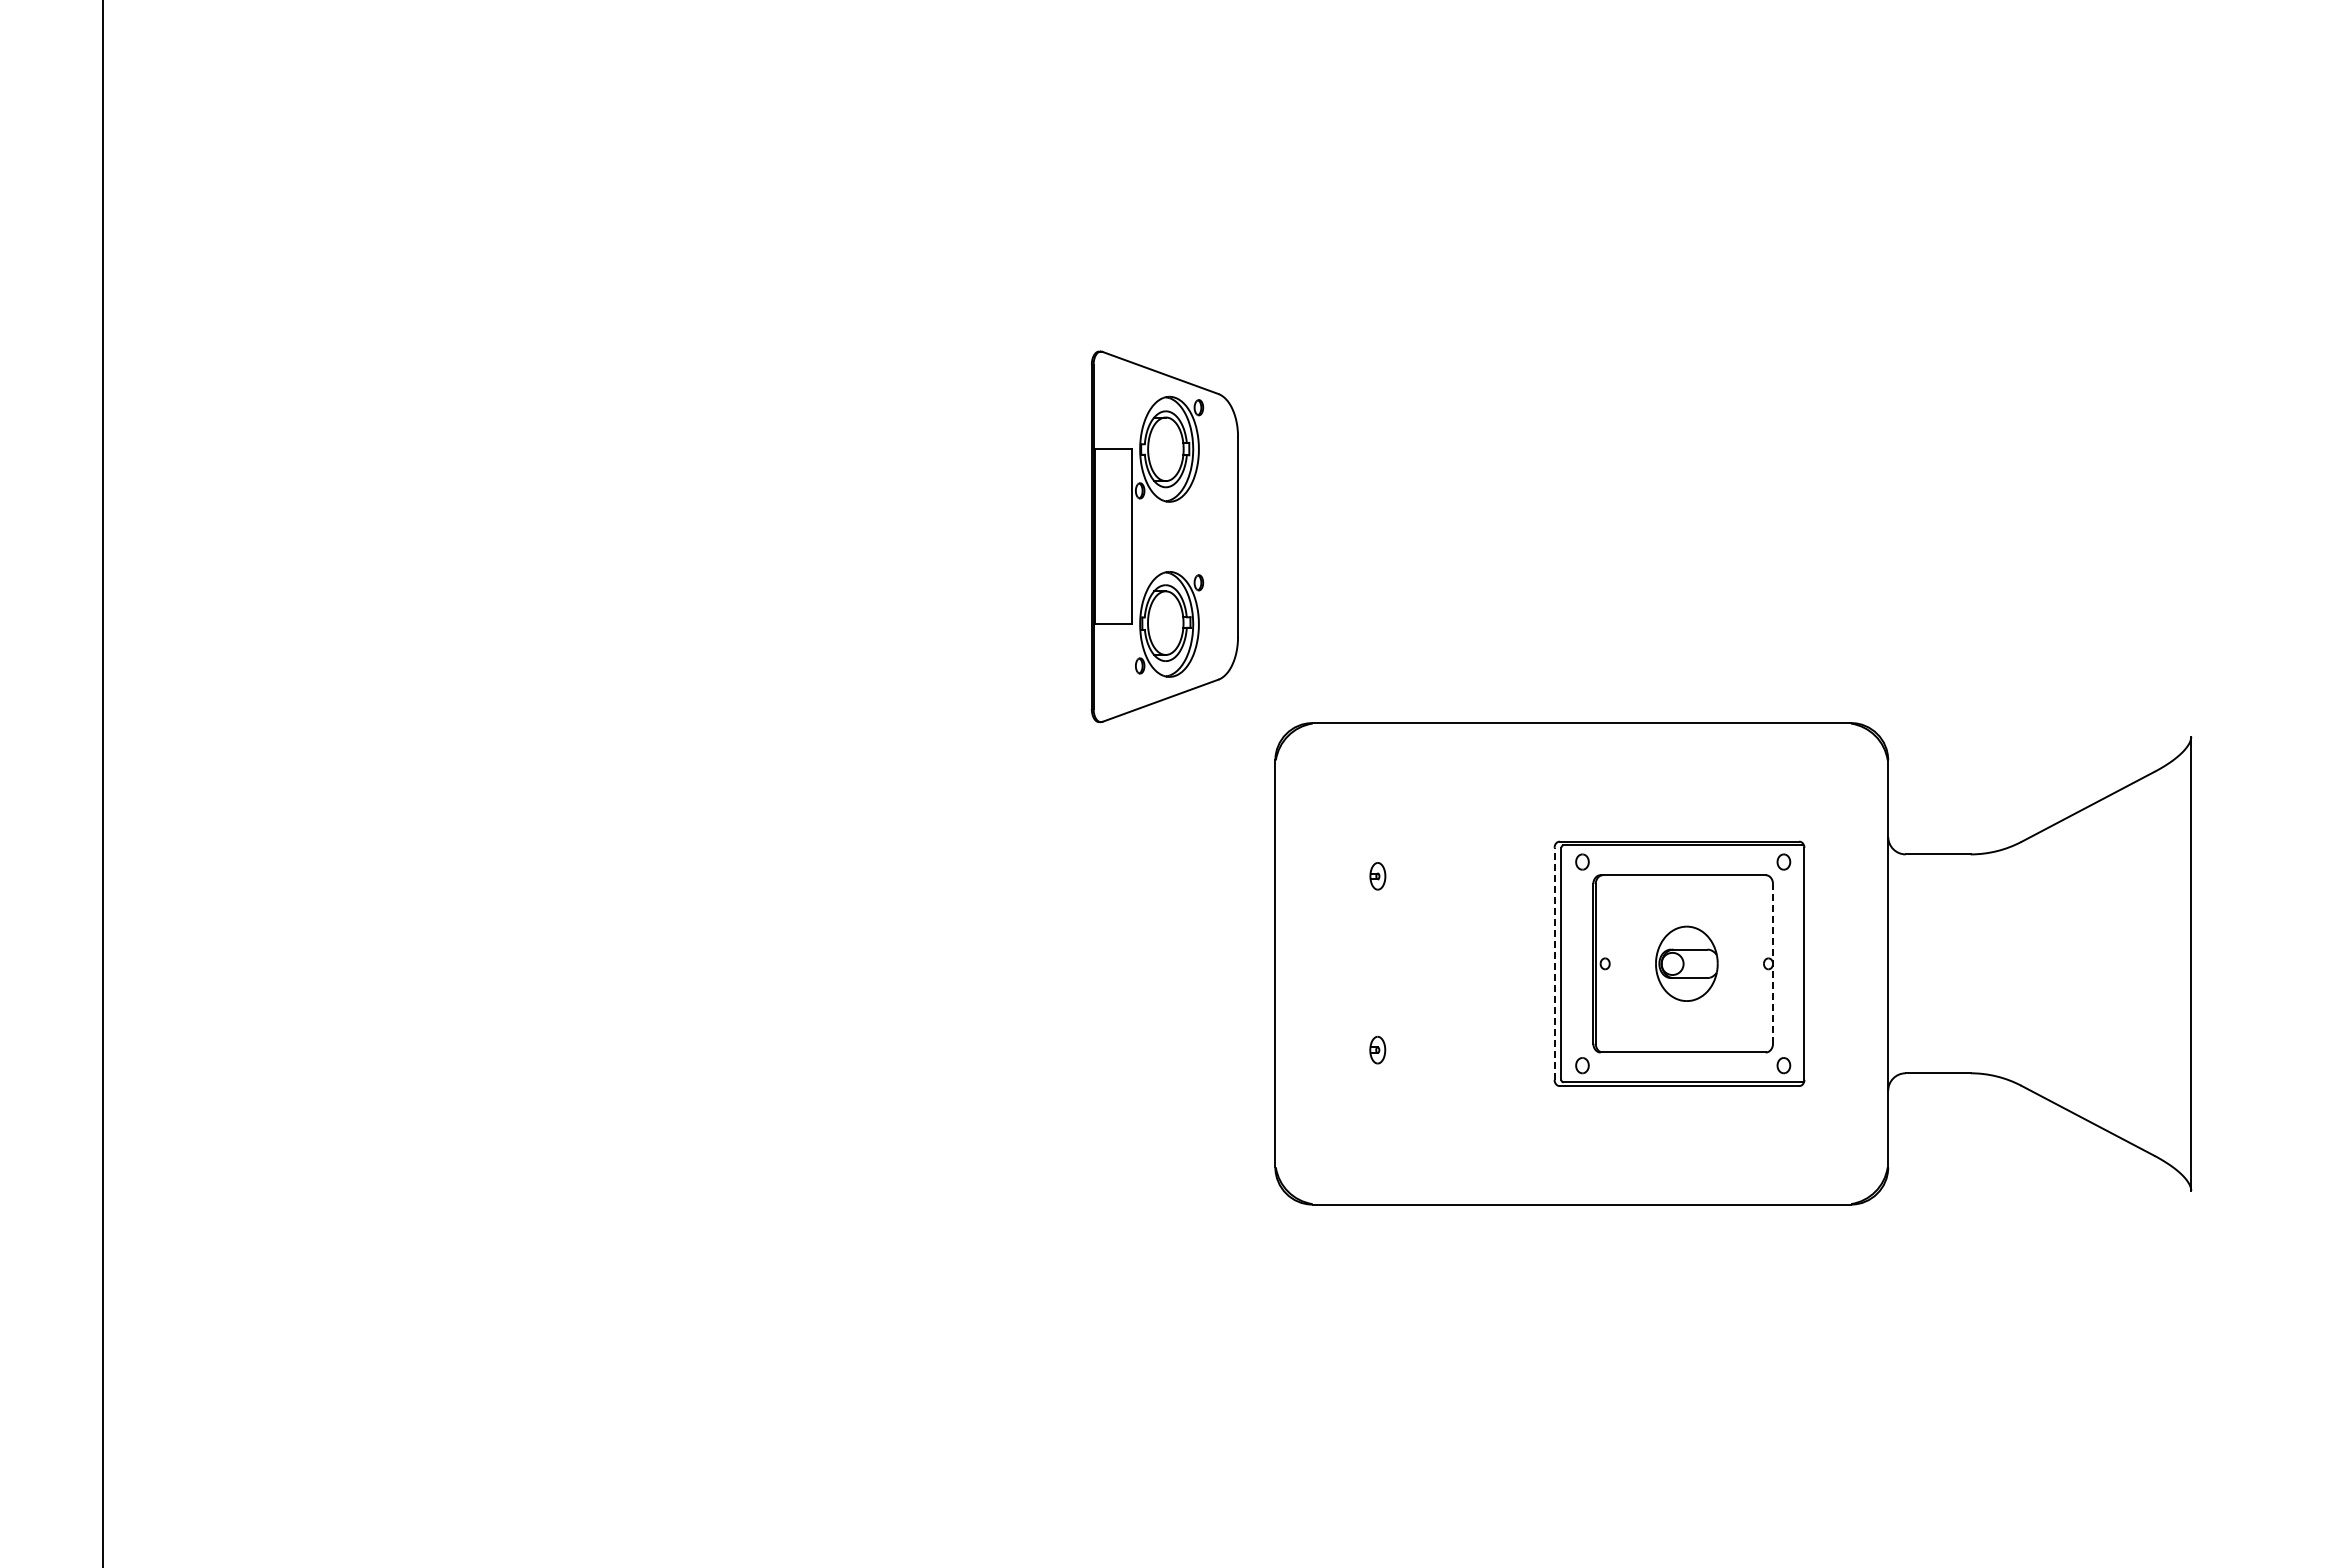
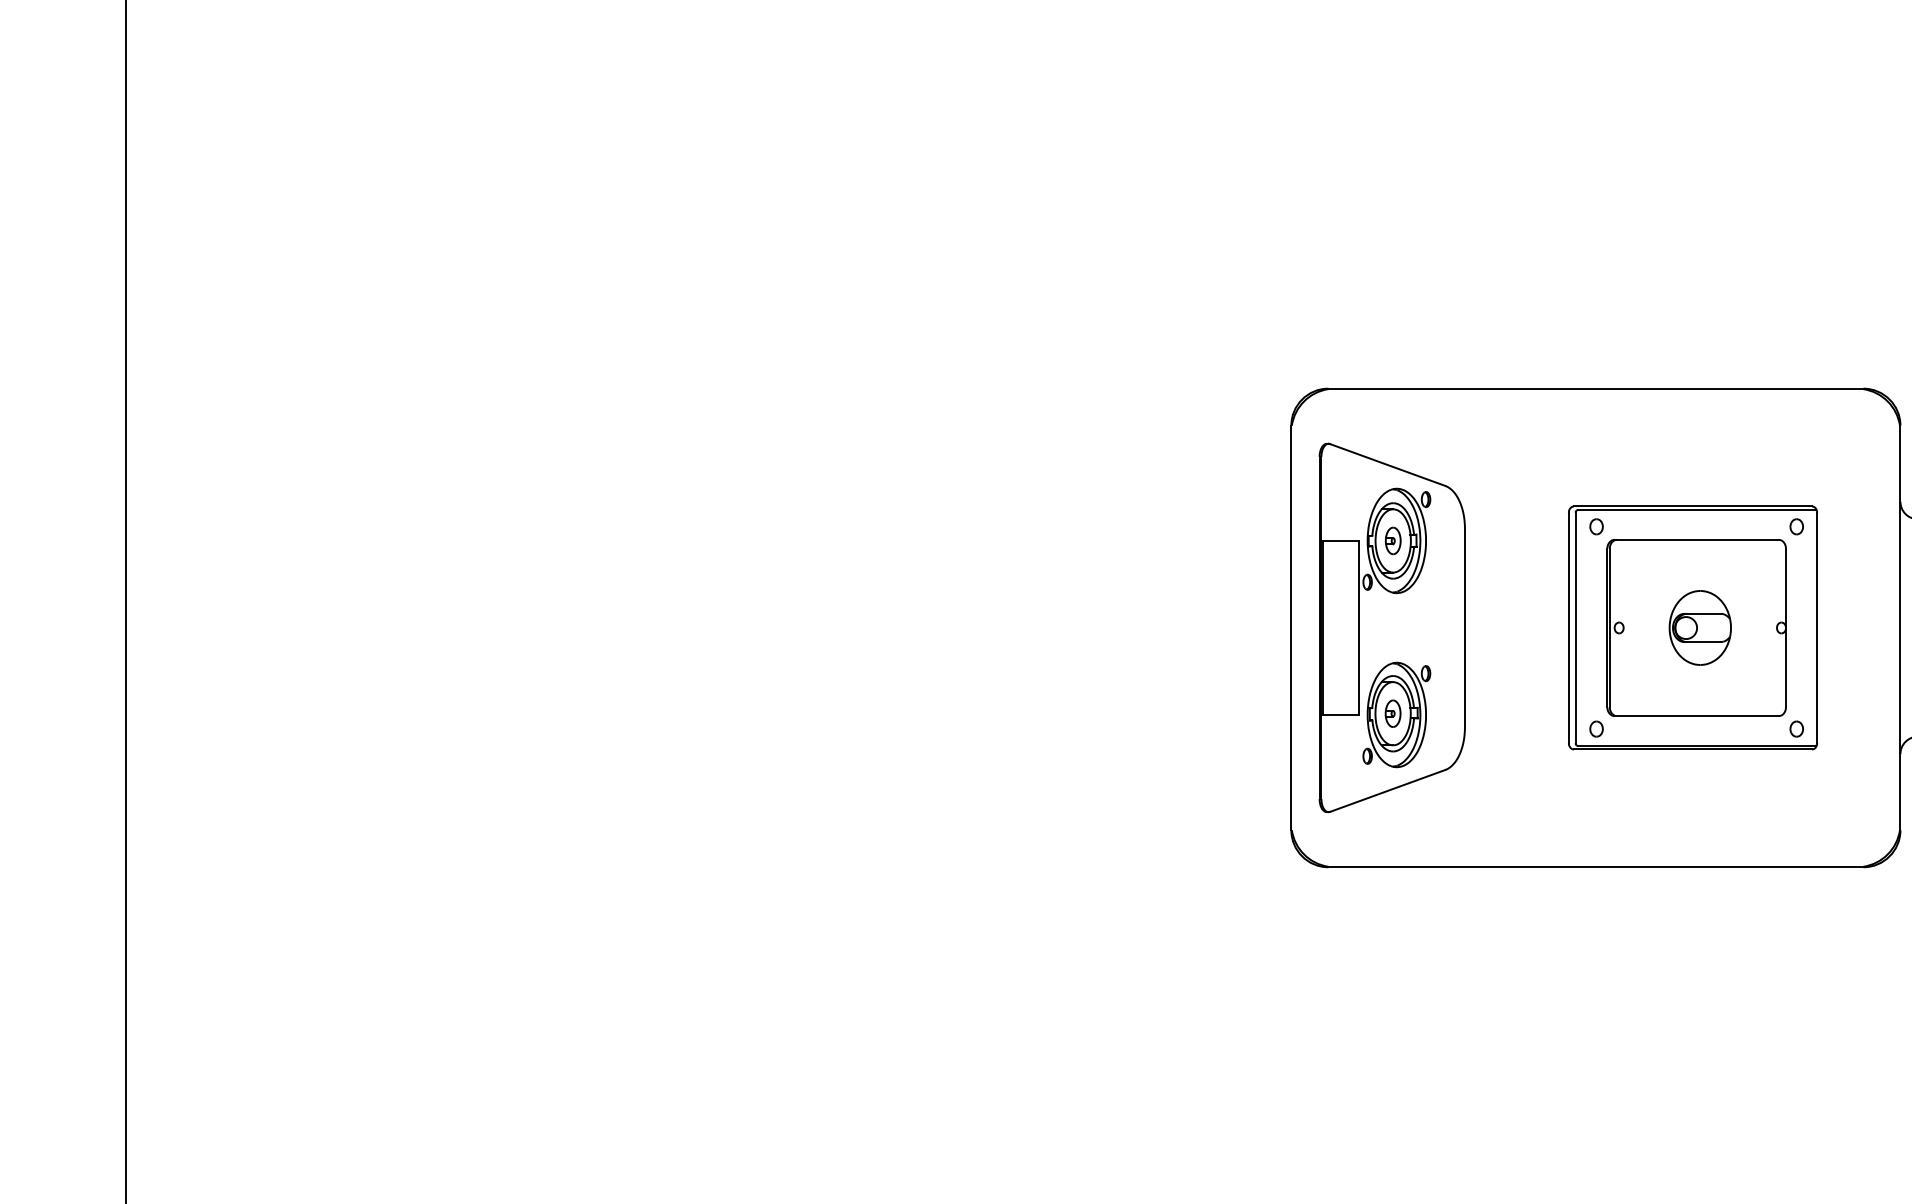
part: (1164, 536) -> (1391, 627), moved
line: (1554, 963) -> (1568, 627), dashed -> solid
line: (1773, 963) -> (1786, 627), dashed -> solid

